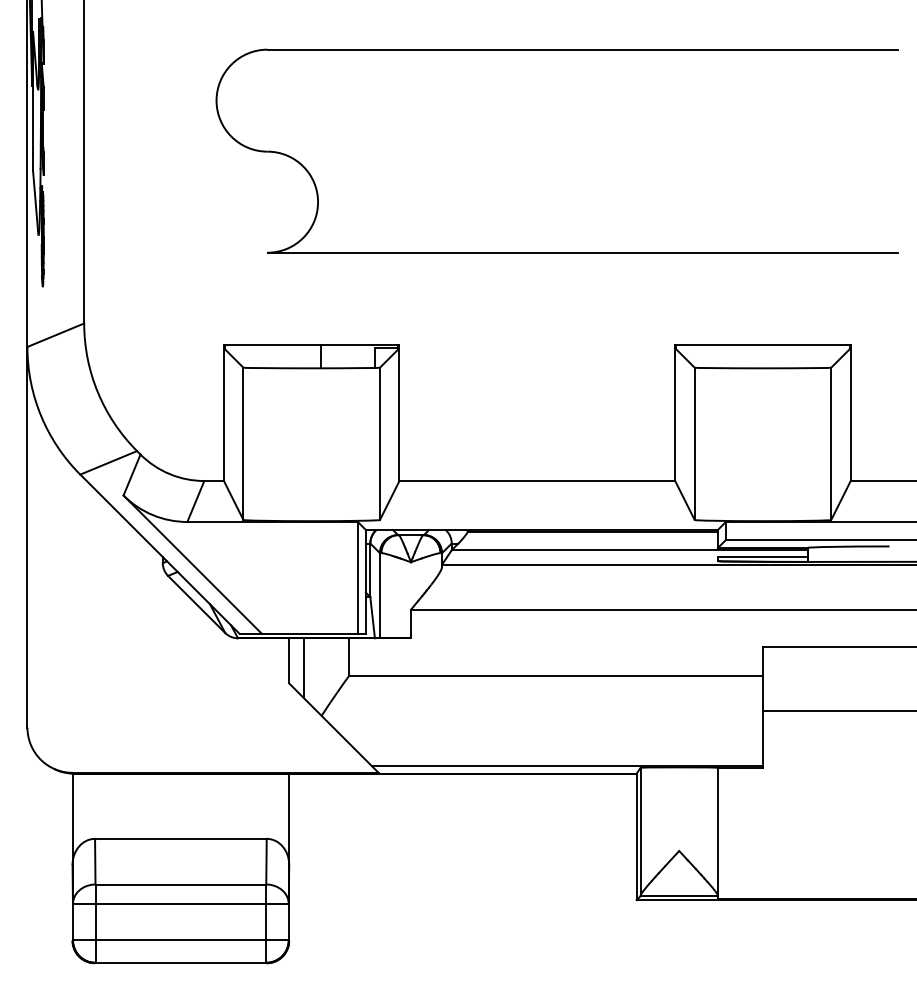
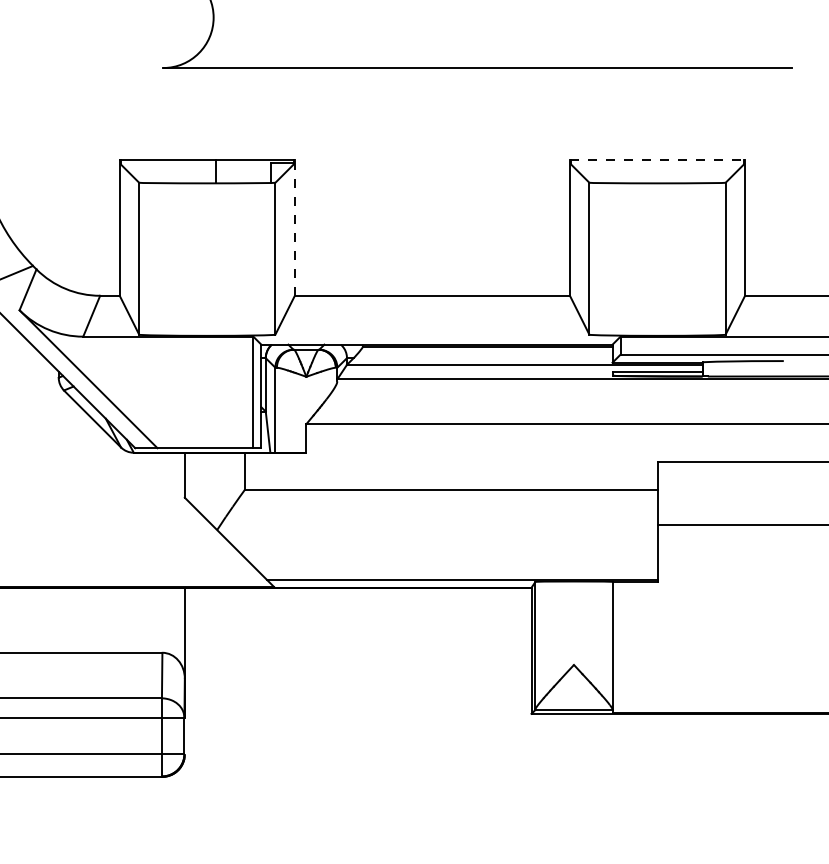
line: (762, 344) -> (657, 159), solid -> dashed
line: (399, 412) -> (294, 227), solid -> dashed
line: (304, 668) -> (200, 482), removed

